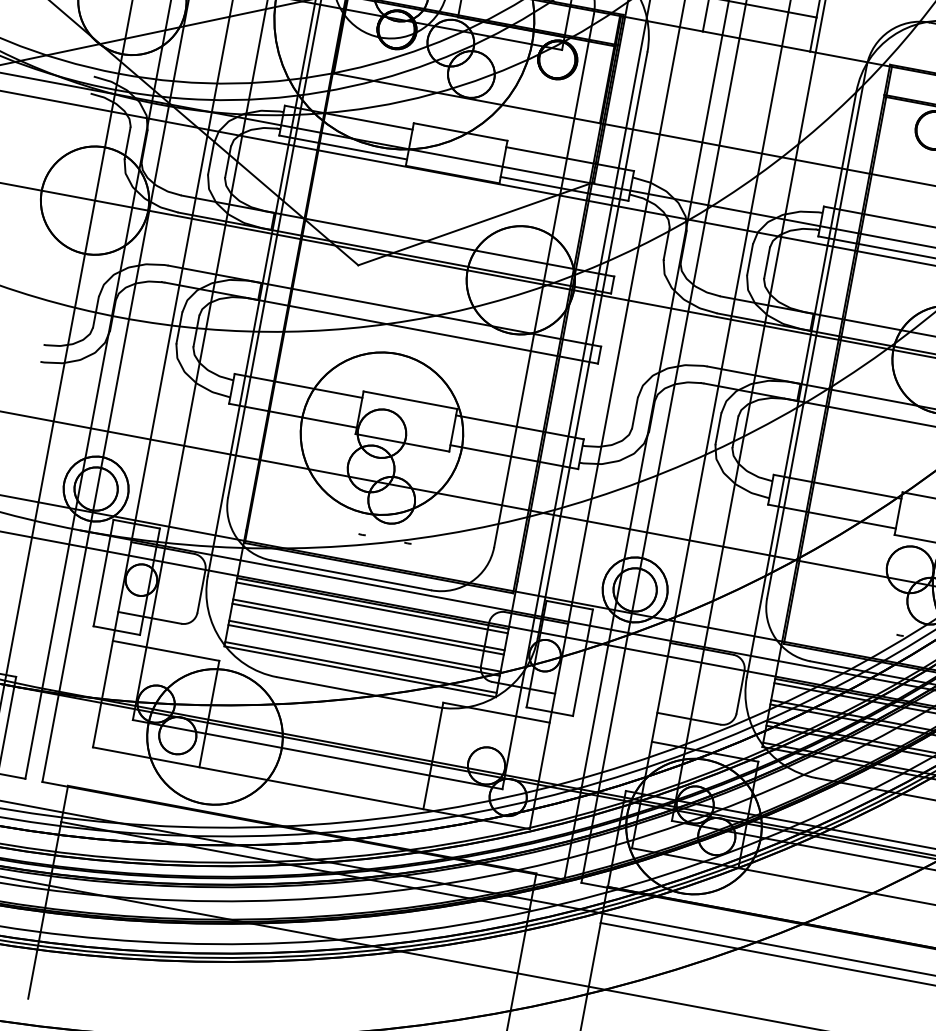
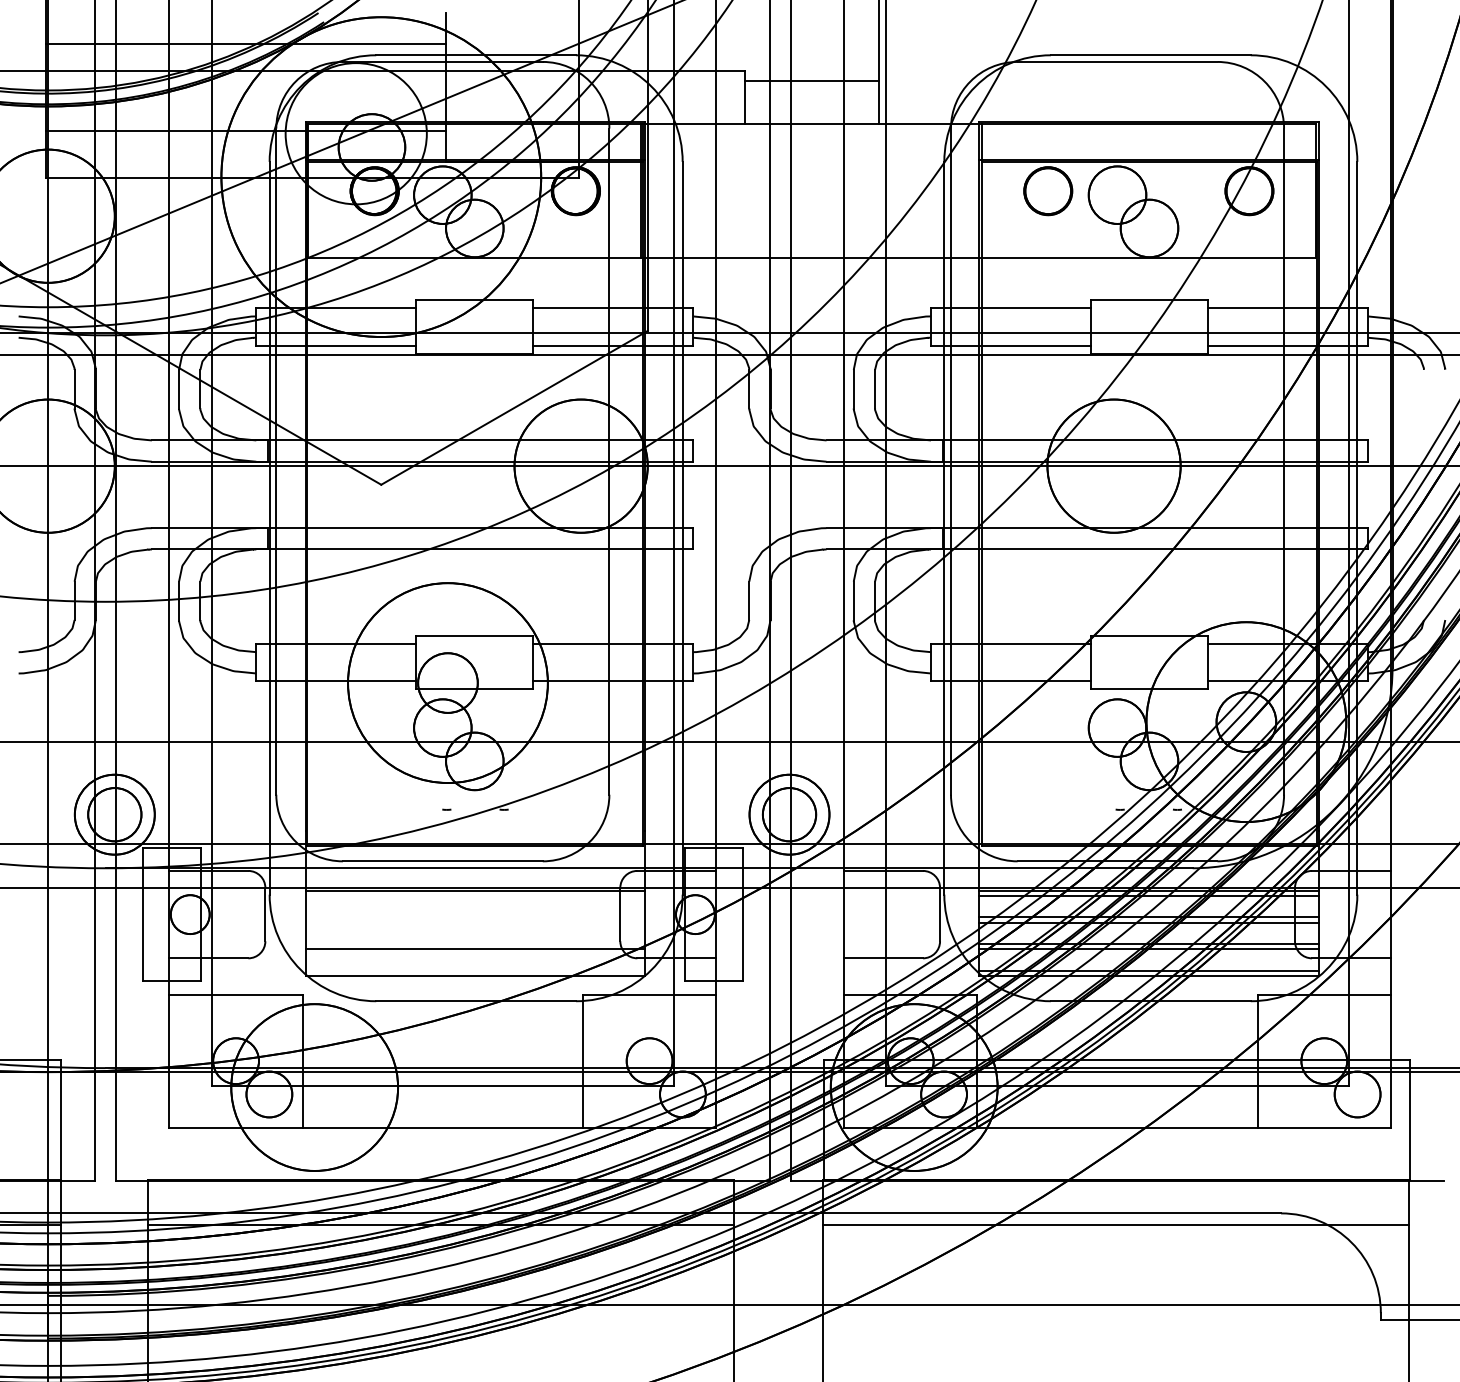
line: (372, 607) -> (475, 895), removed
line: (368, 625) -> (475, 917), removed
line: (368, 629) -> (475, 922), removed
line: (365, 645) -> (475, 943), removed
line: (360, 667) -> (475, 970), removed

